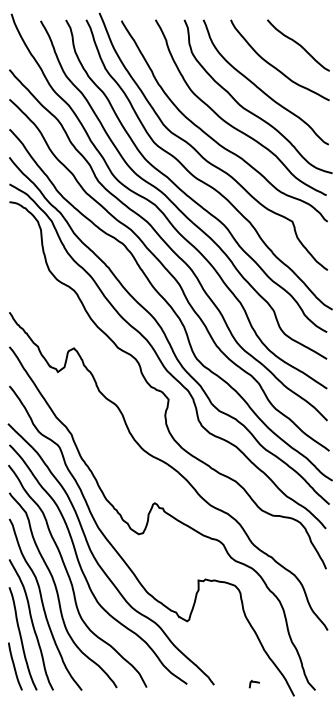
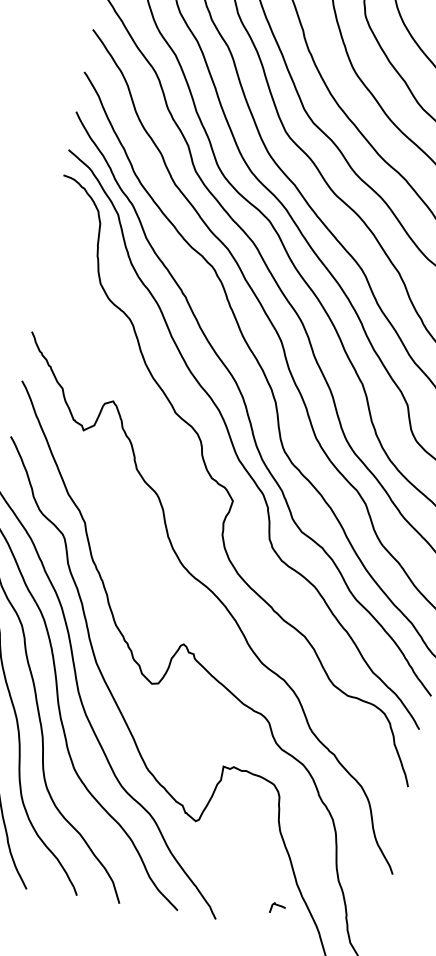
curve: (253, 682) -> (276, 905), moved

